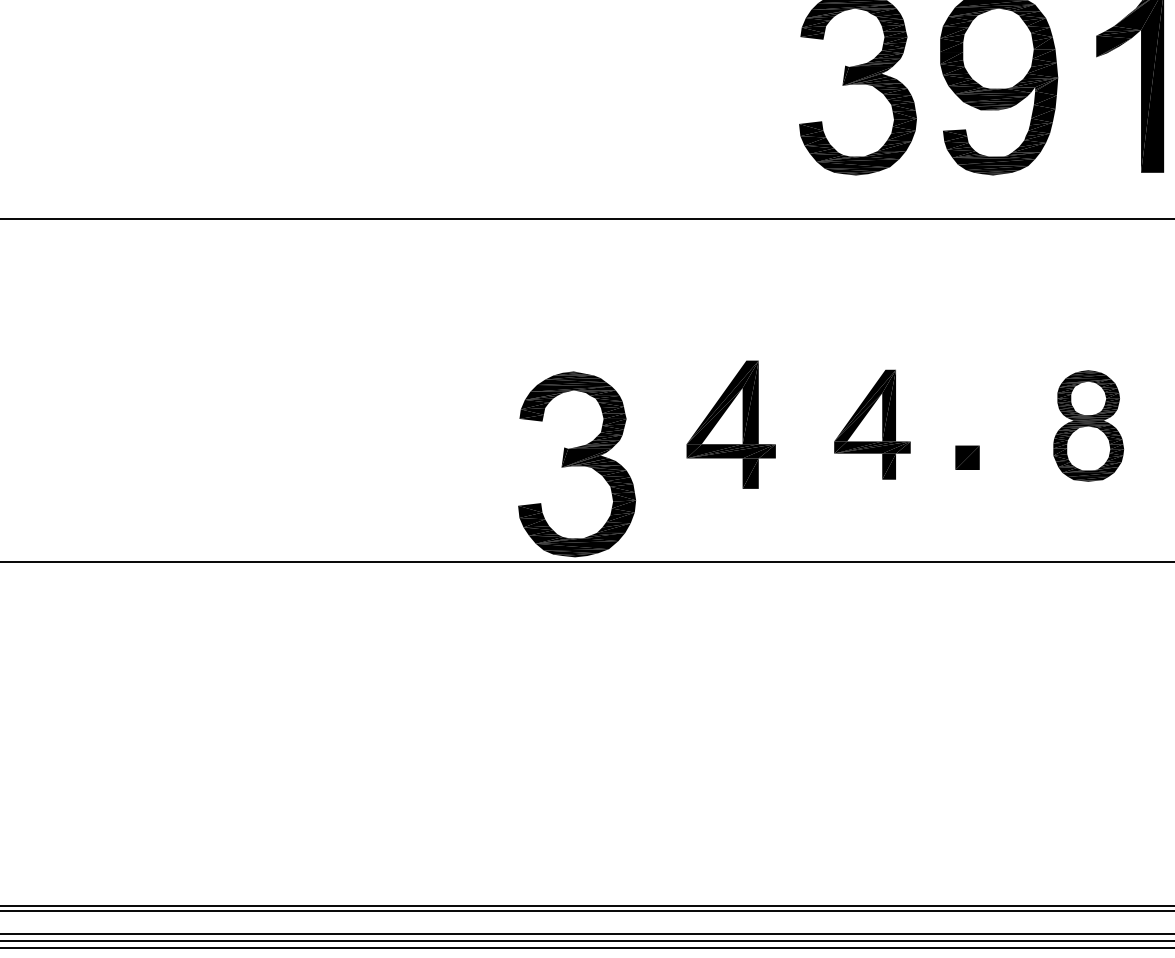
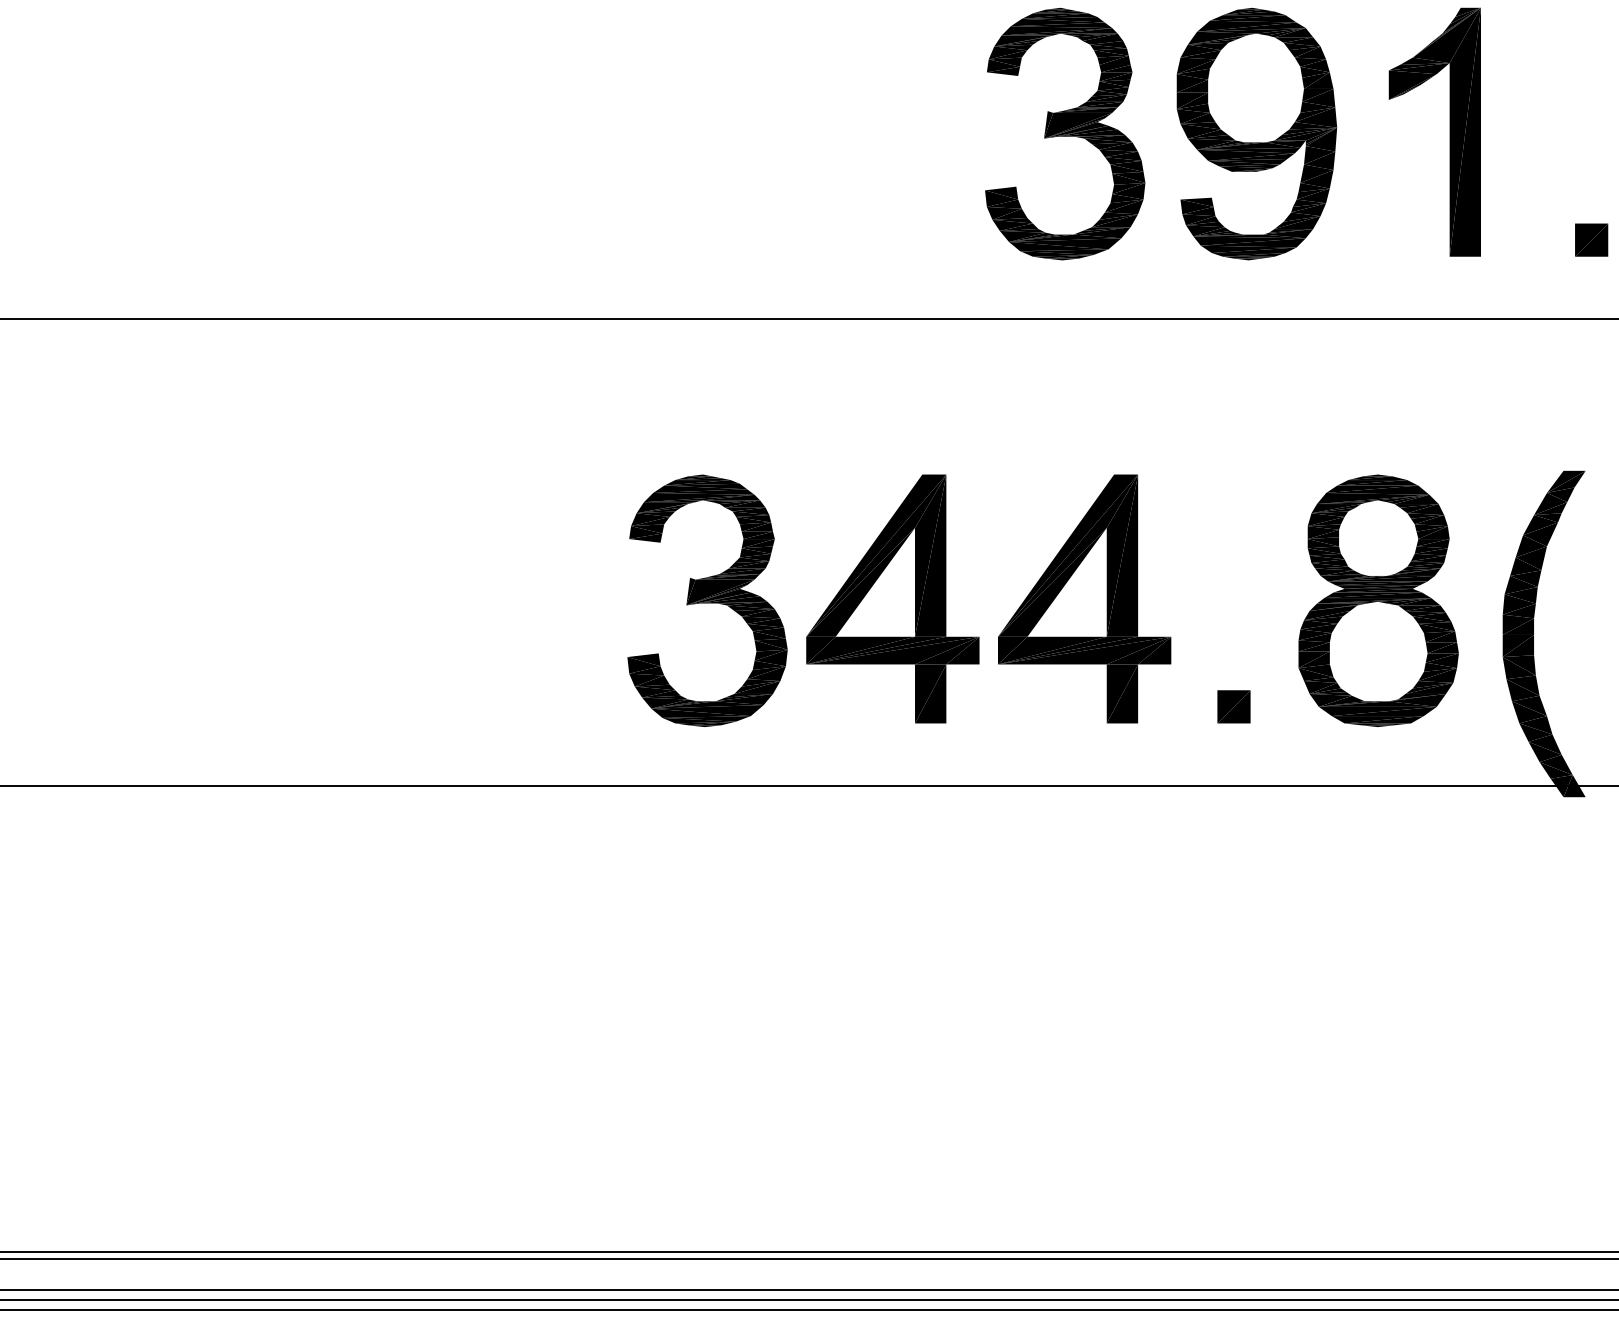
part: (730, 424) -> (892, 598), size x1.43
part: (872, 424) -> (1084, 598), size x1.67
part: (1088, 425) -> (1378, 600), size x1.67
part: (967, 457) -> (1233, 706), moved
part: (577, 464) -> (707, 600), moved

